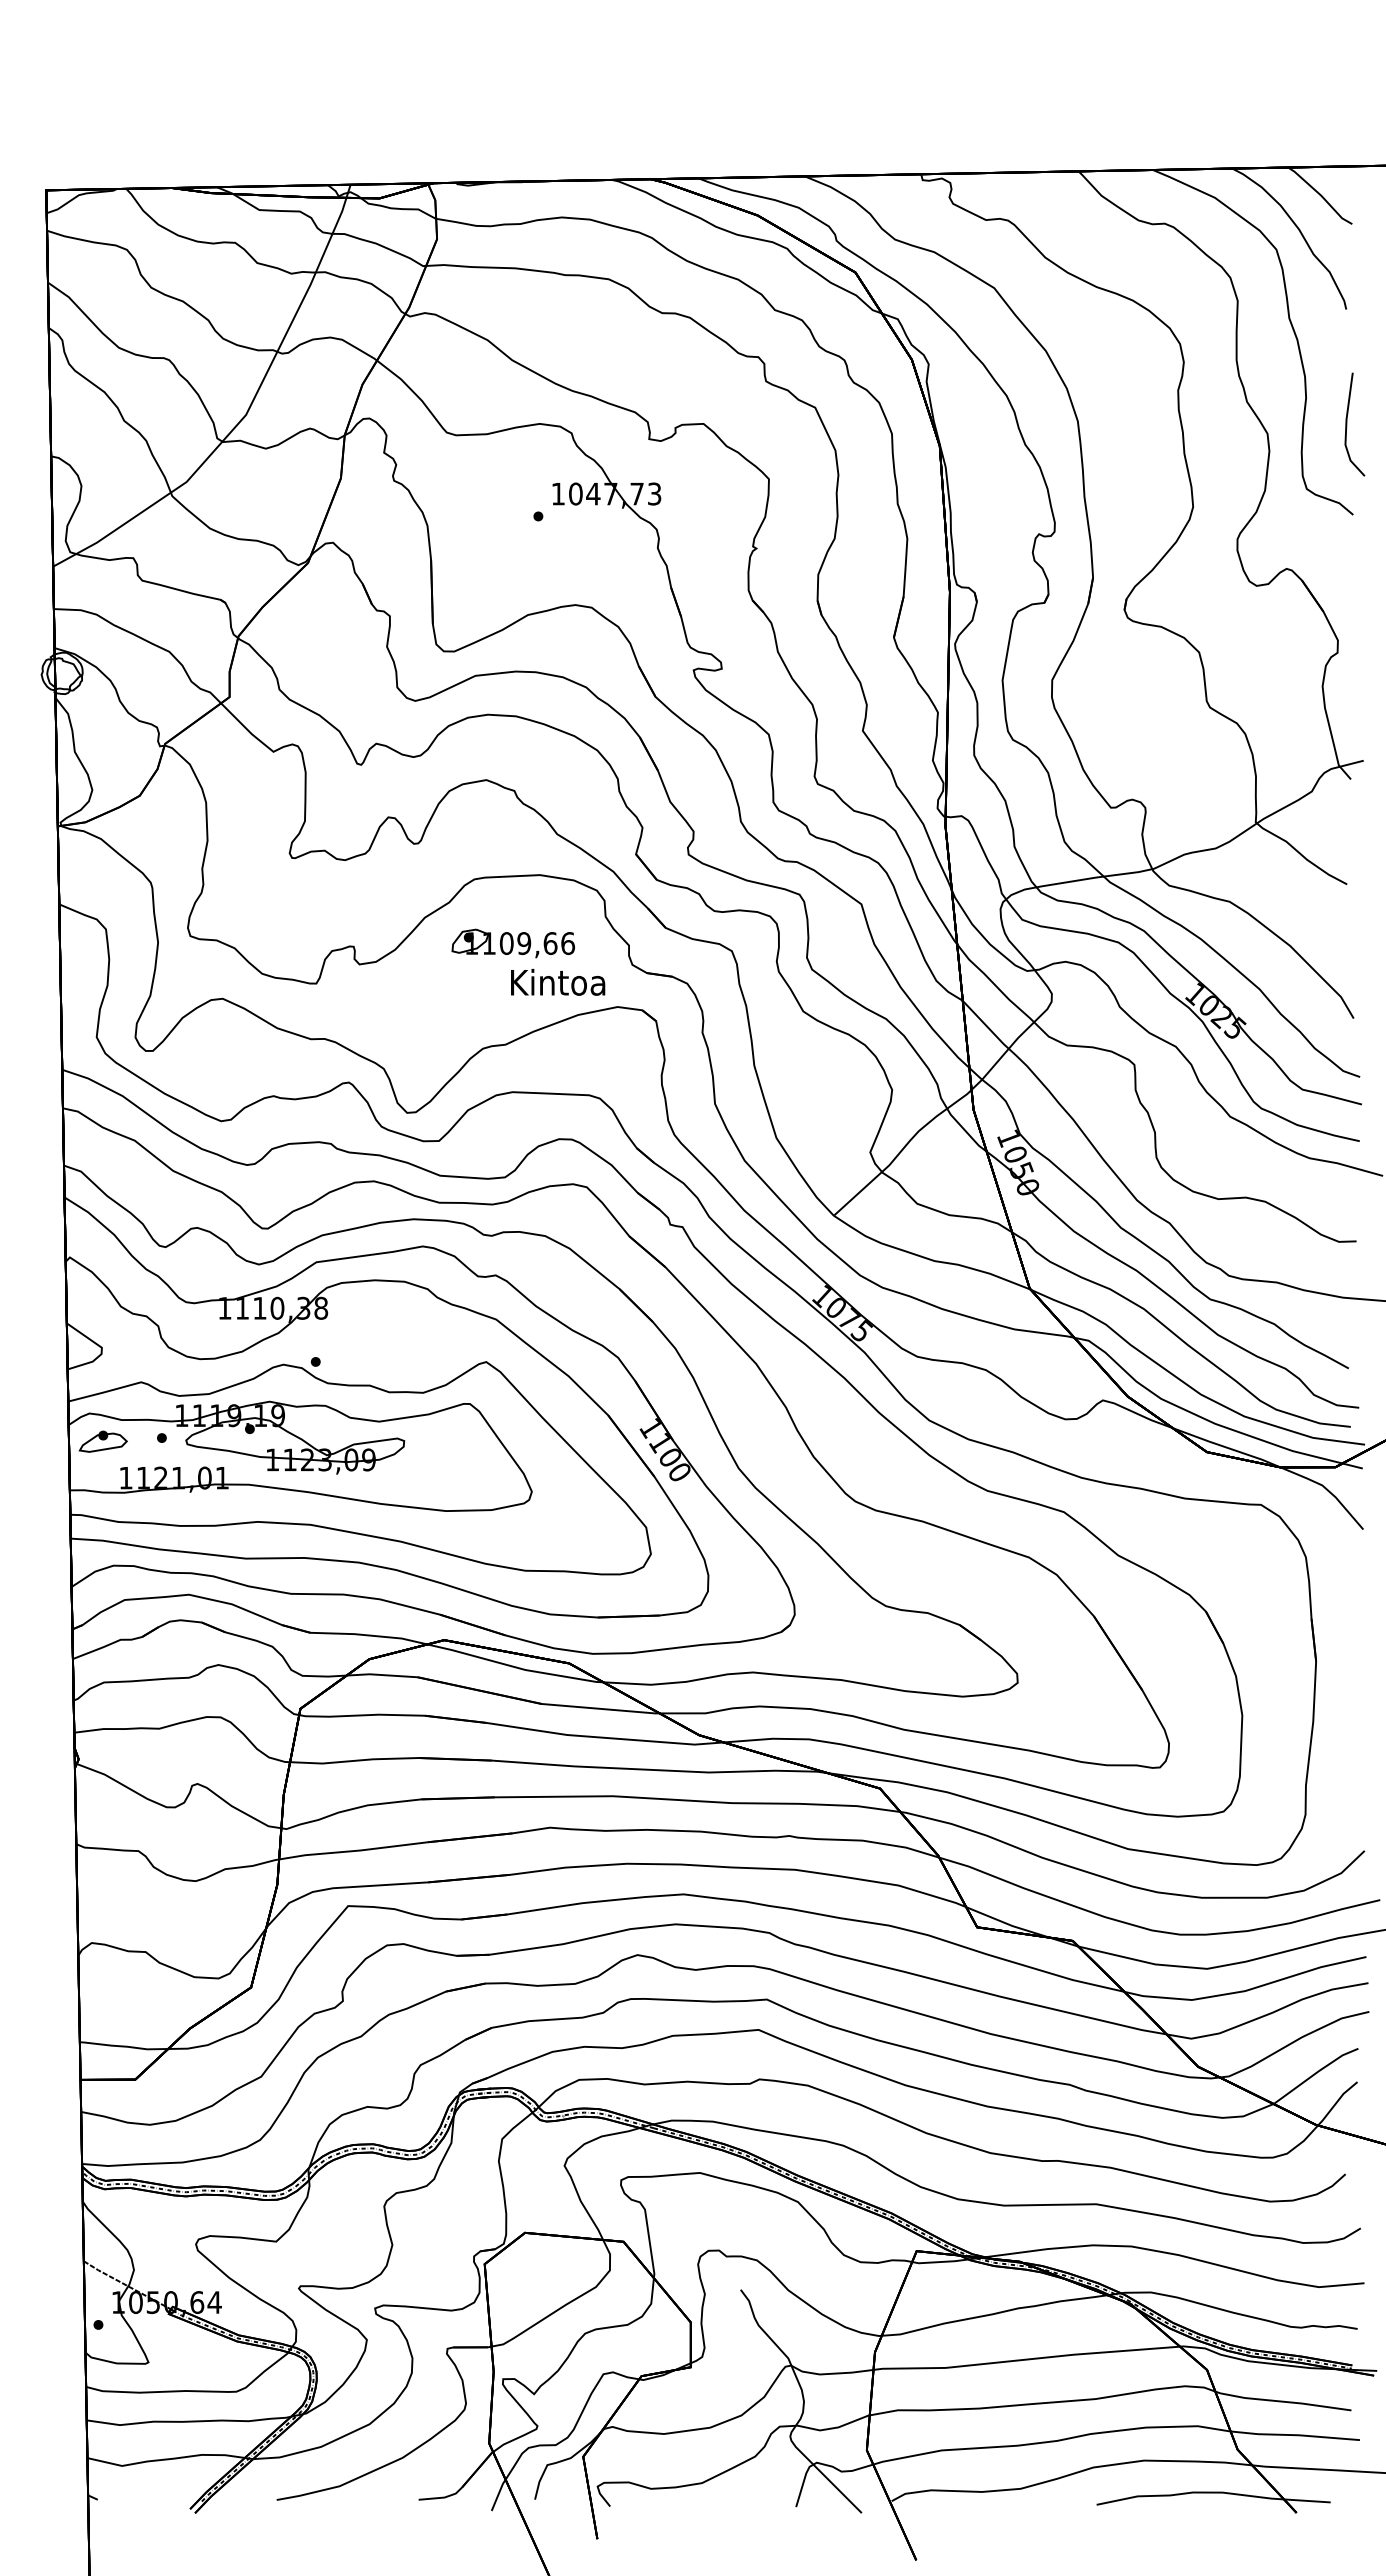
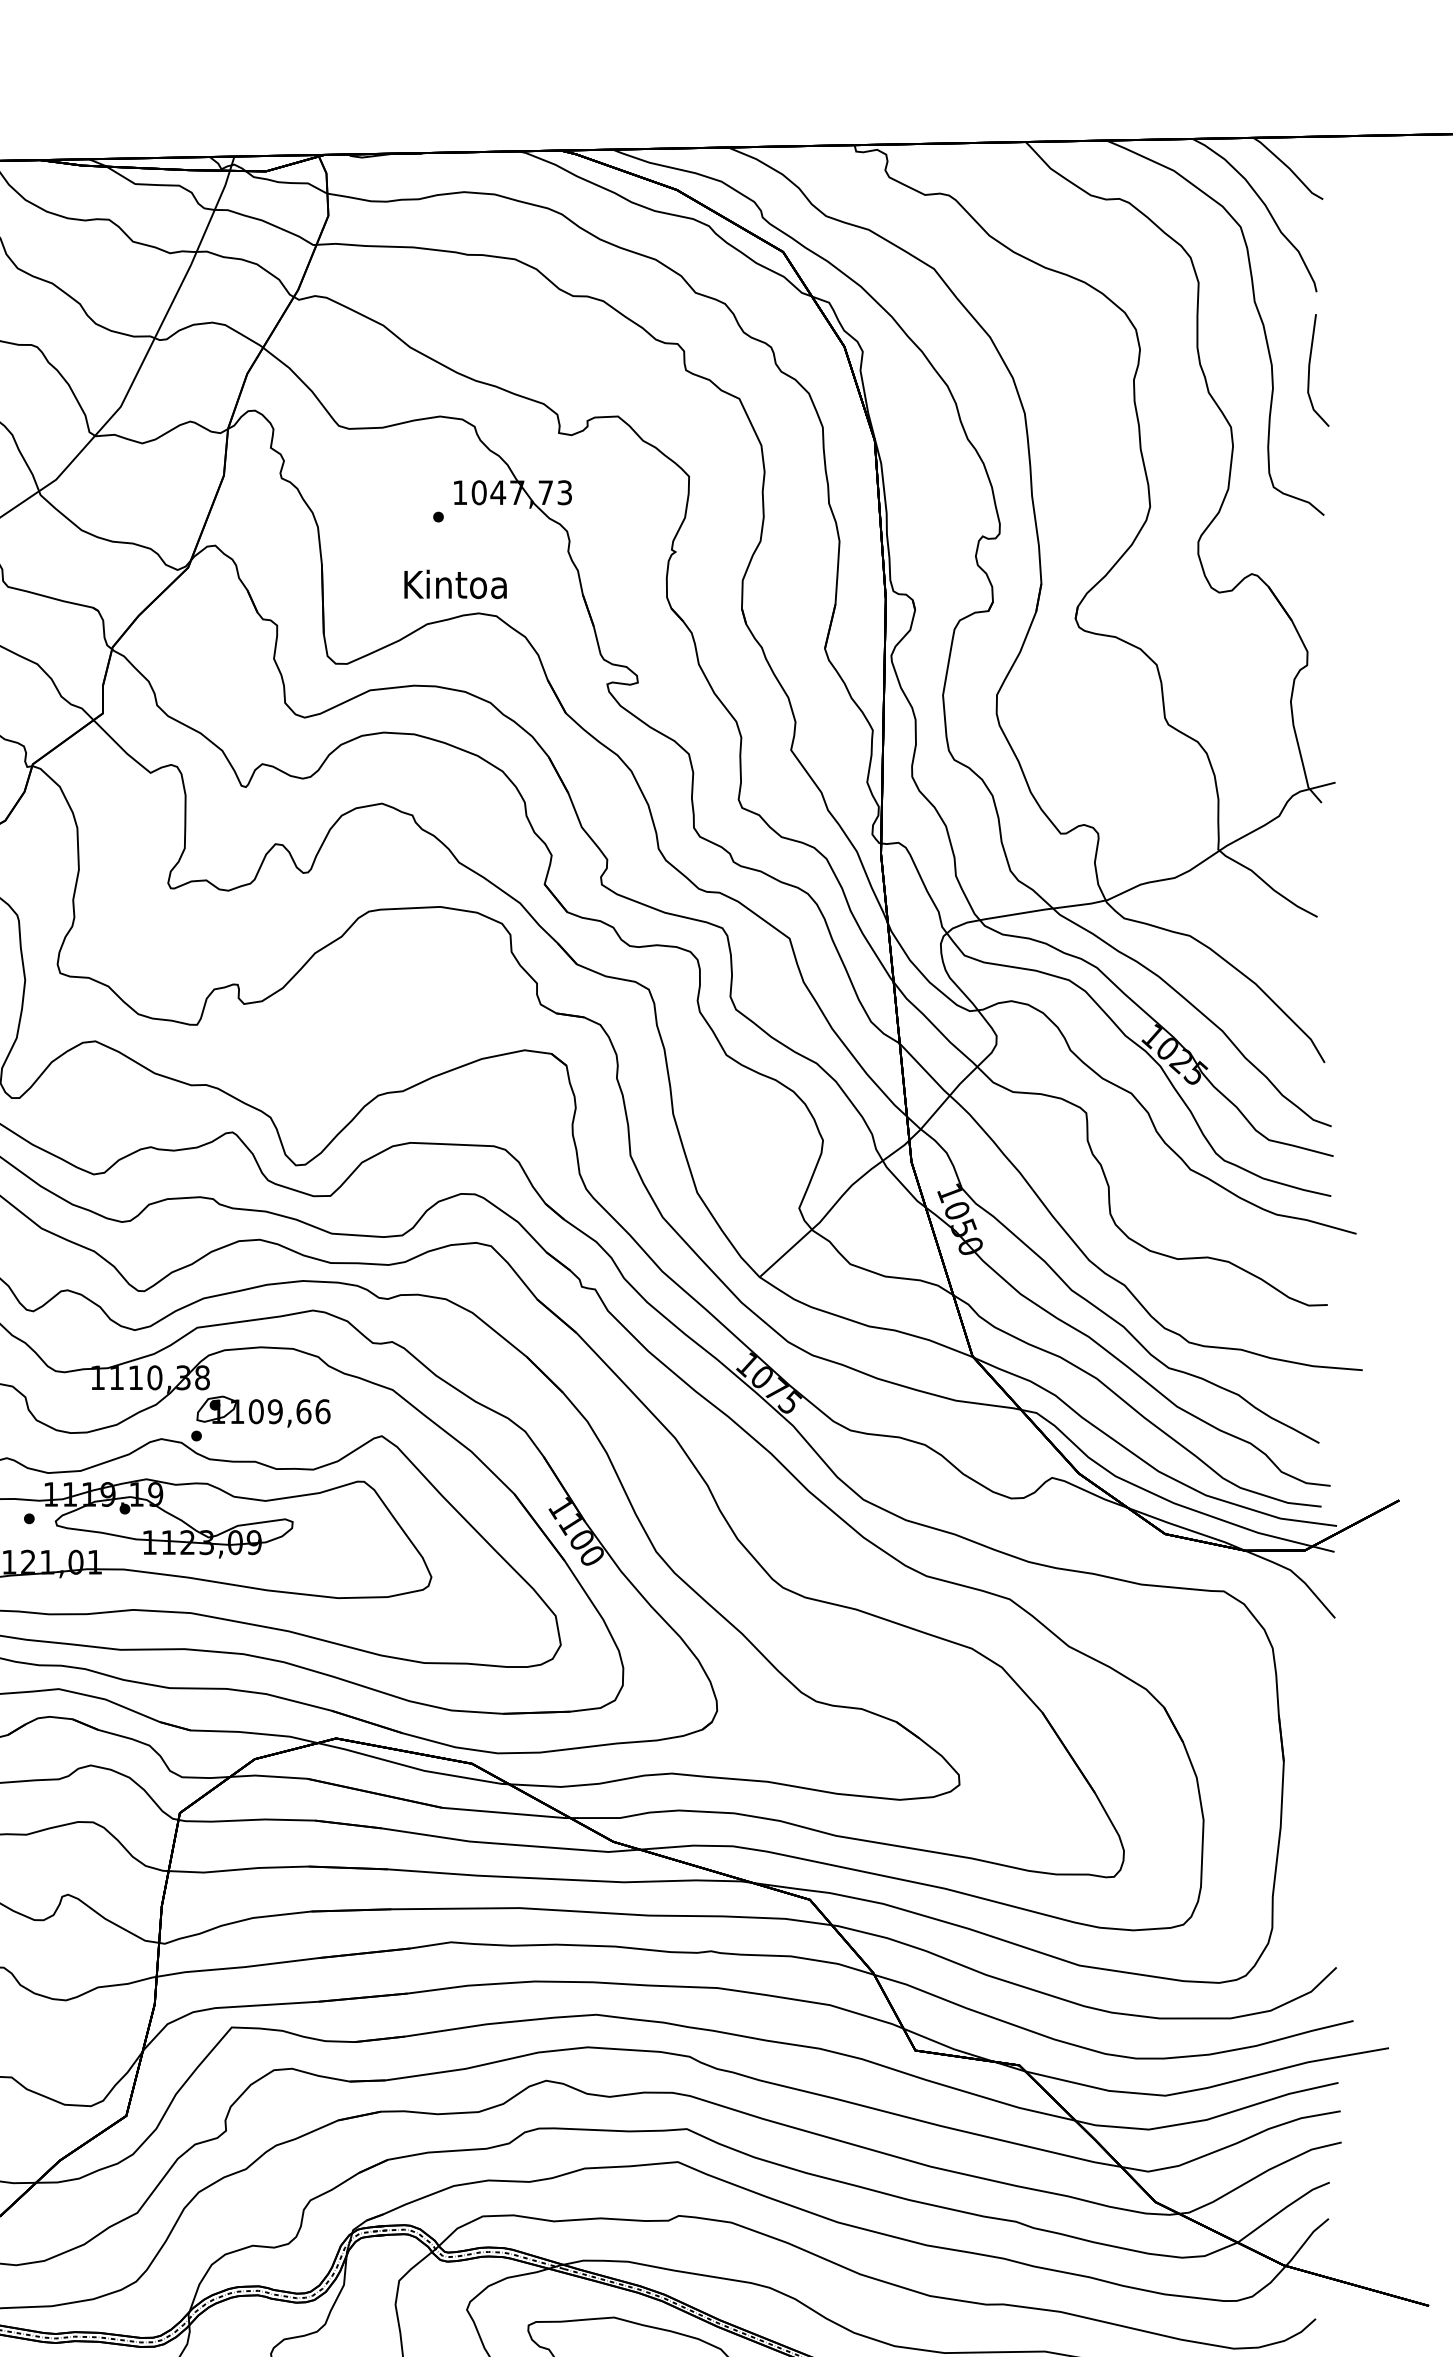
line: (1347, 424) -> (1310, 370), moved
part: (513, 943) -> (263, 1411), moved
text: (558, 982) -> (456, 584), moved

